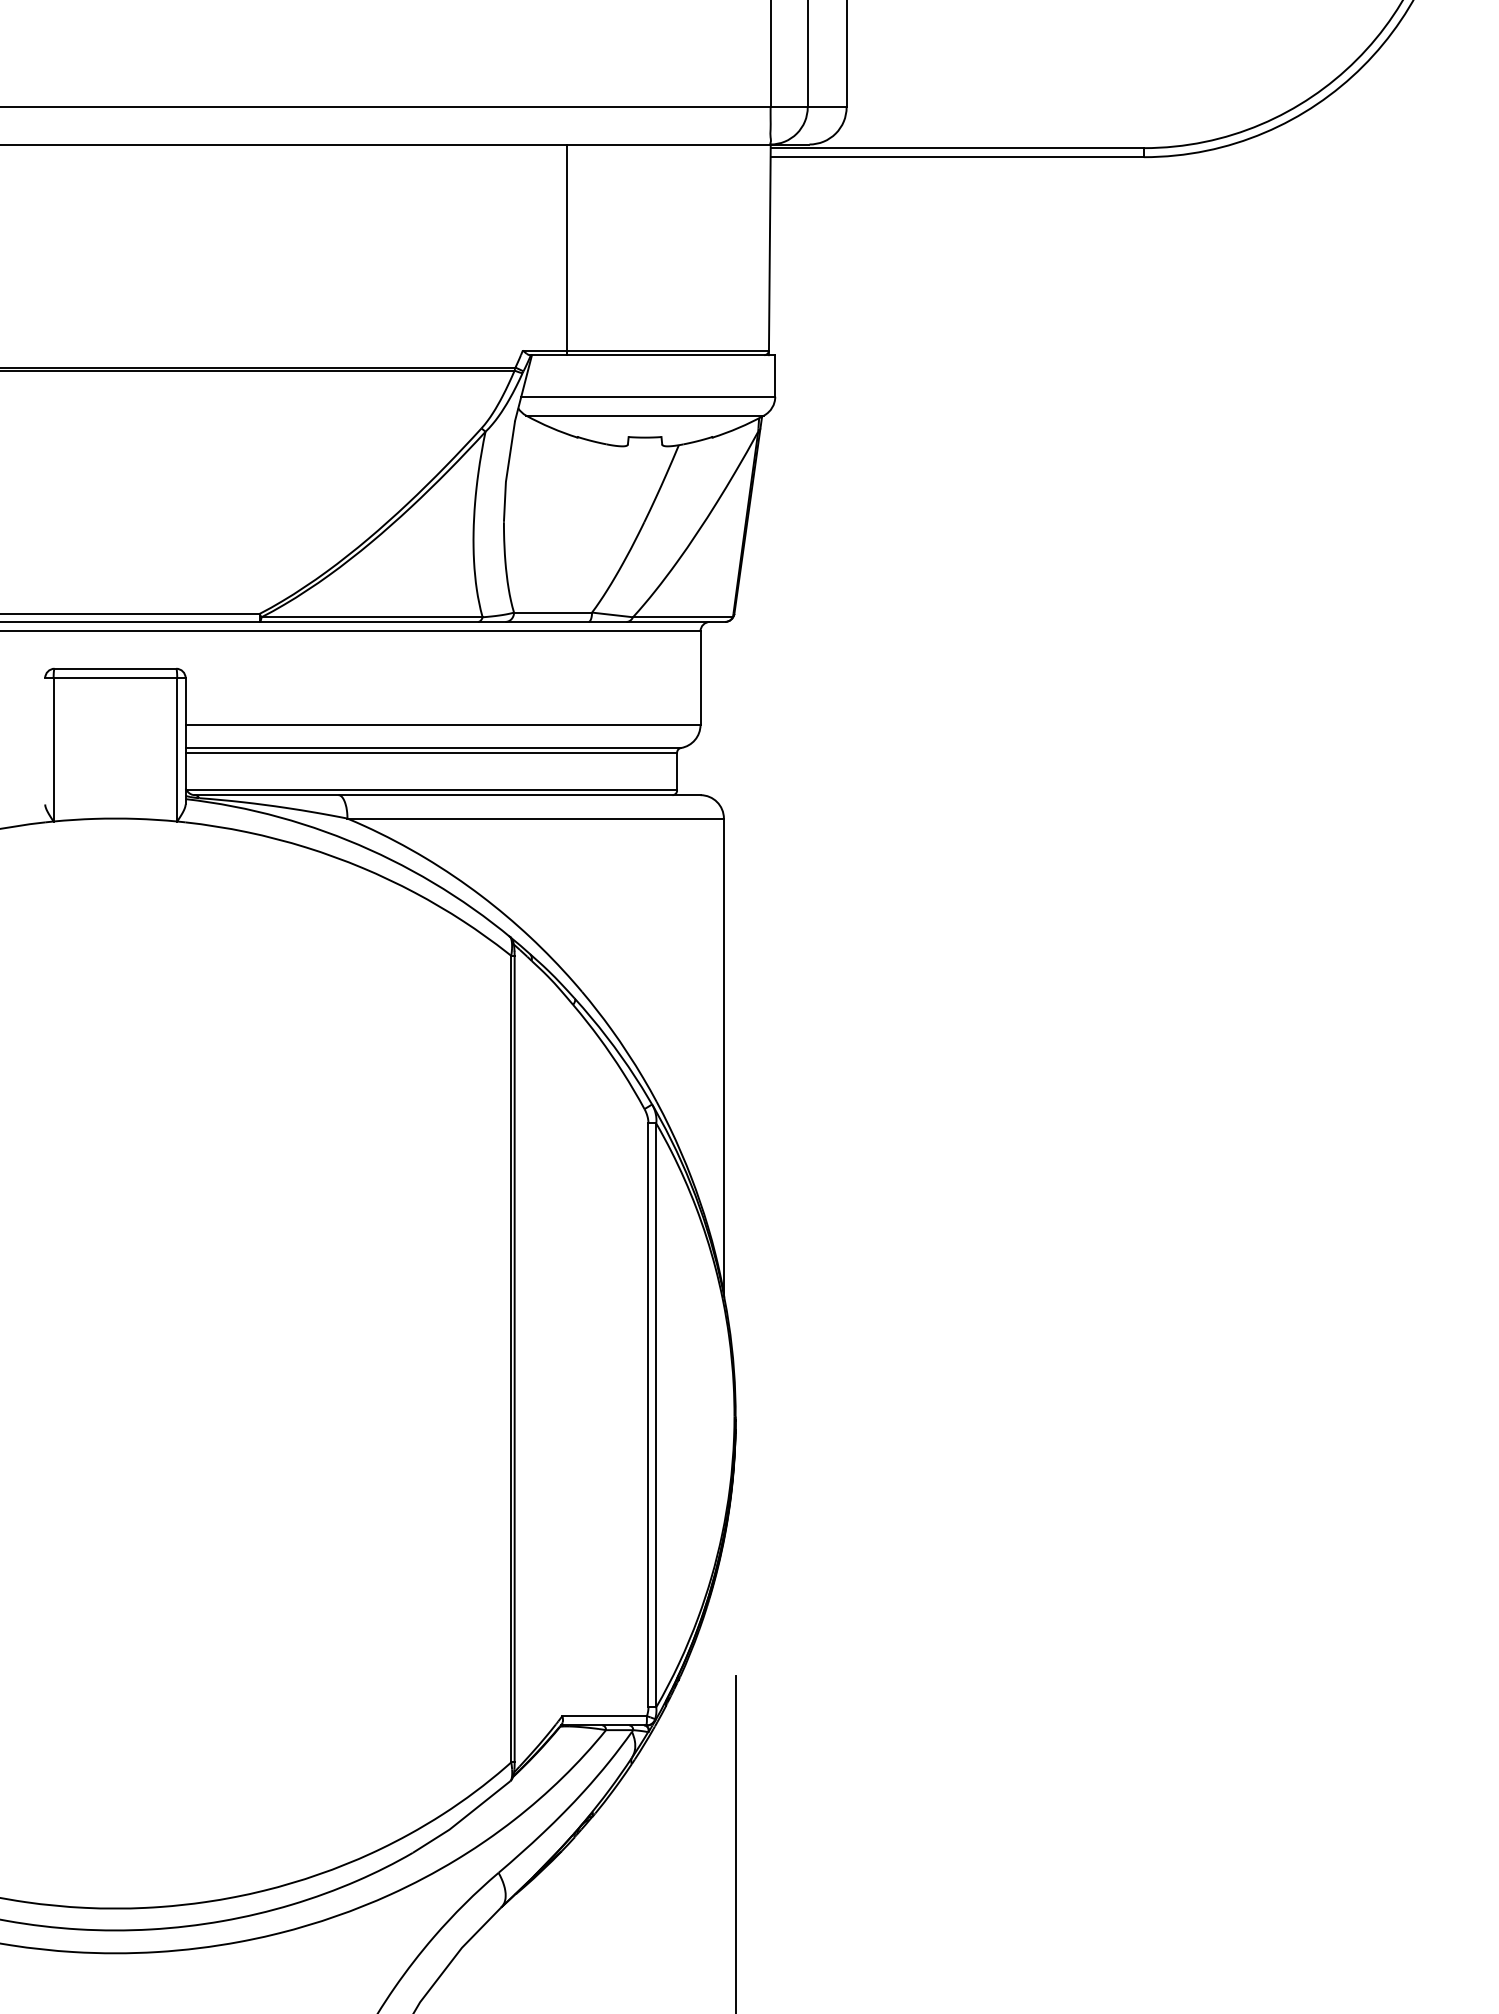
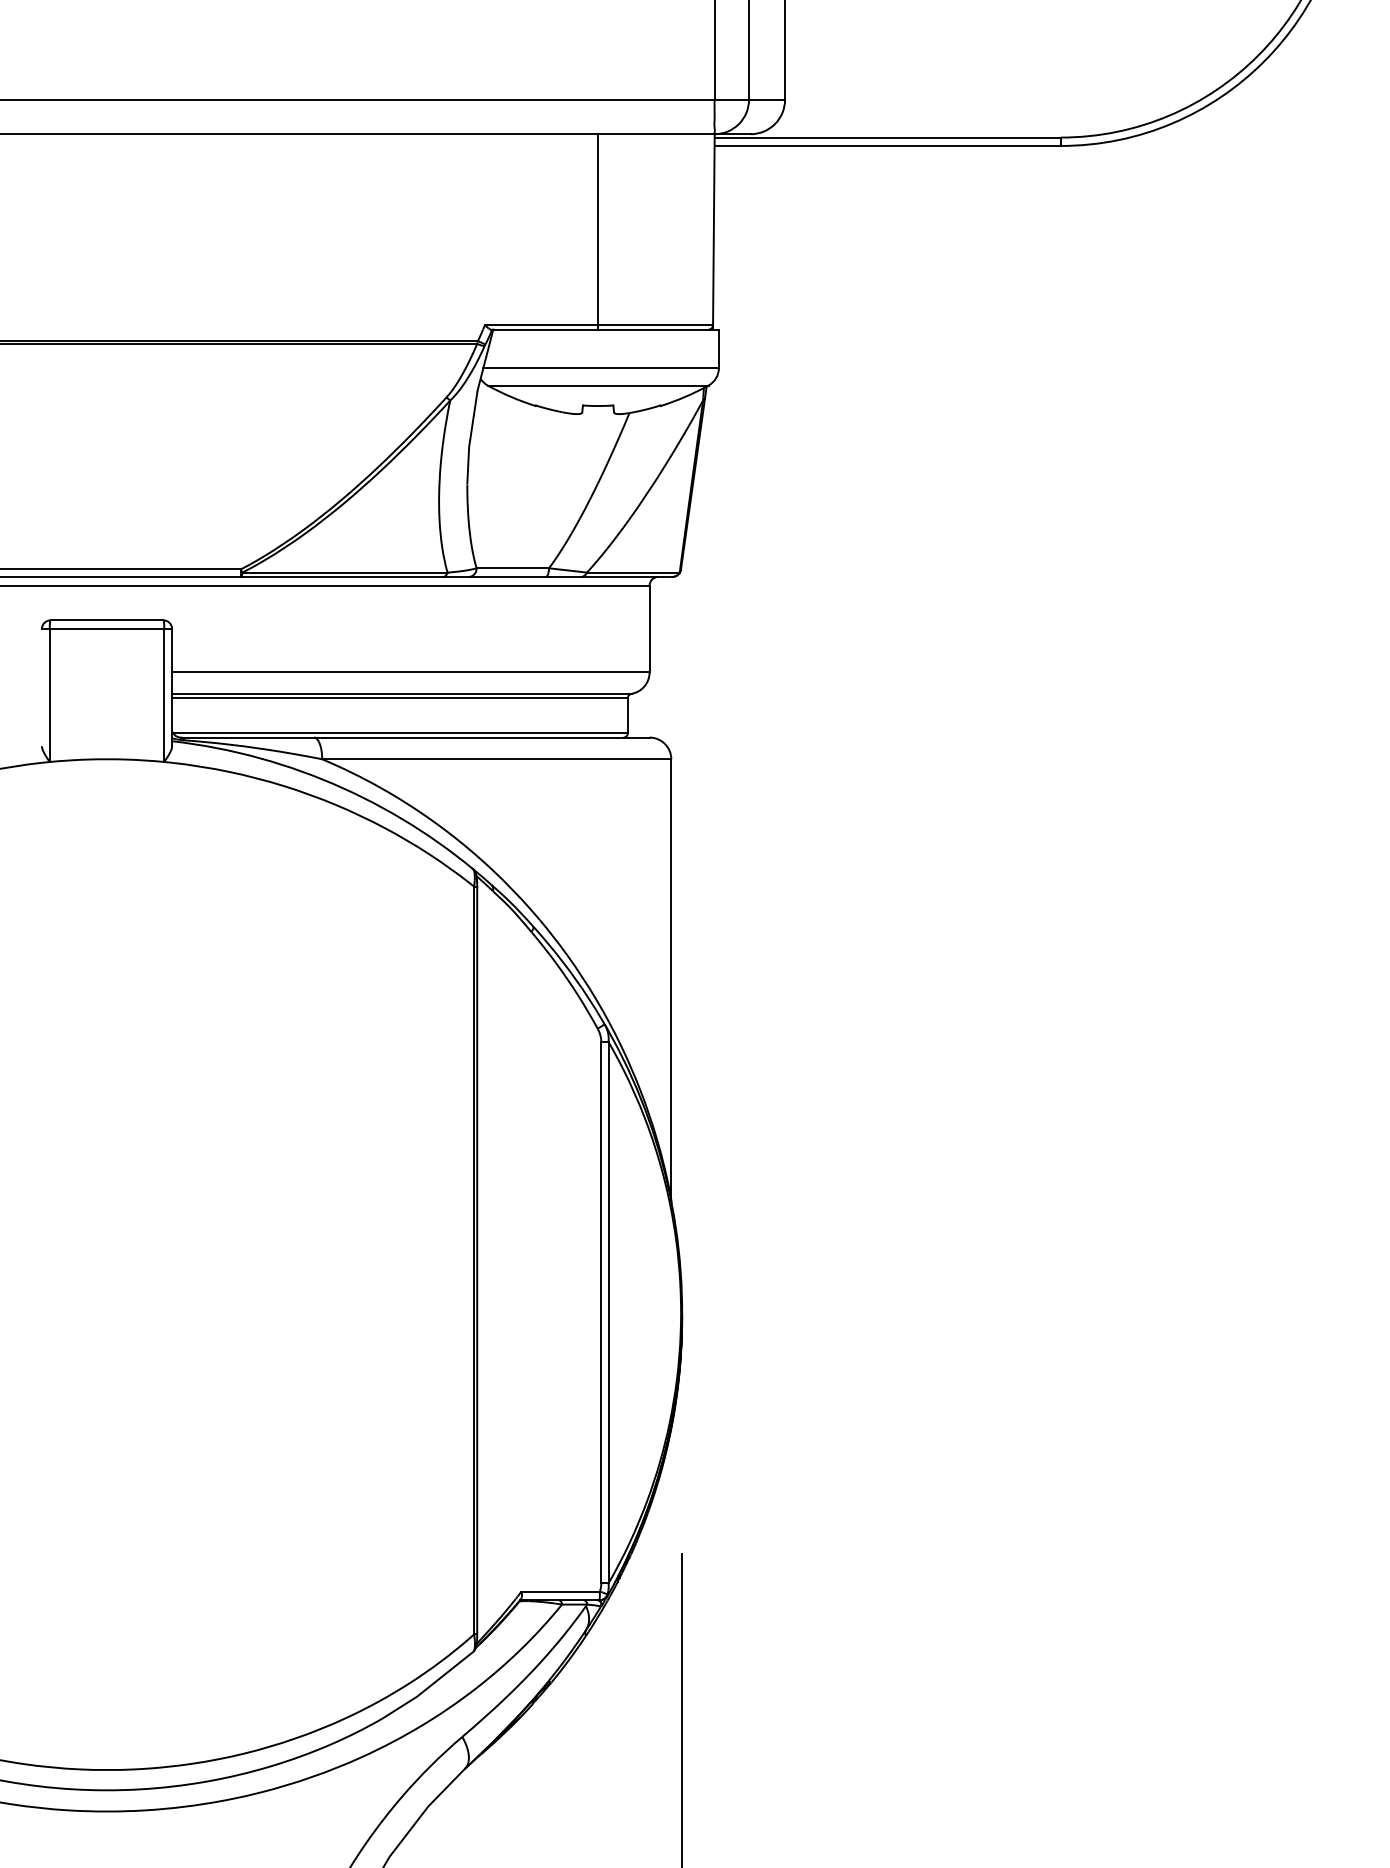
line: (566, 249) -> (597, 231), moved

